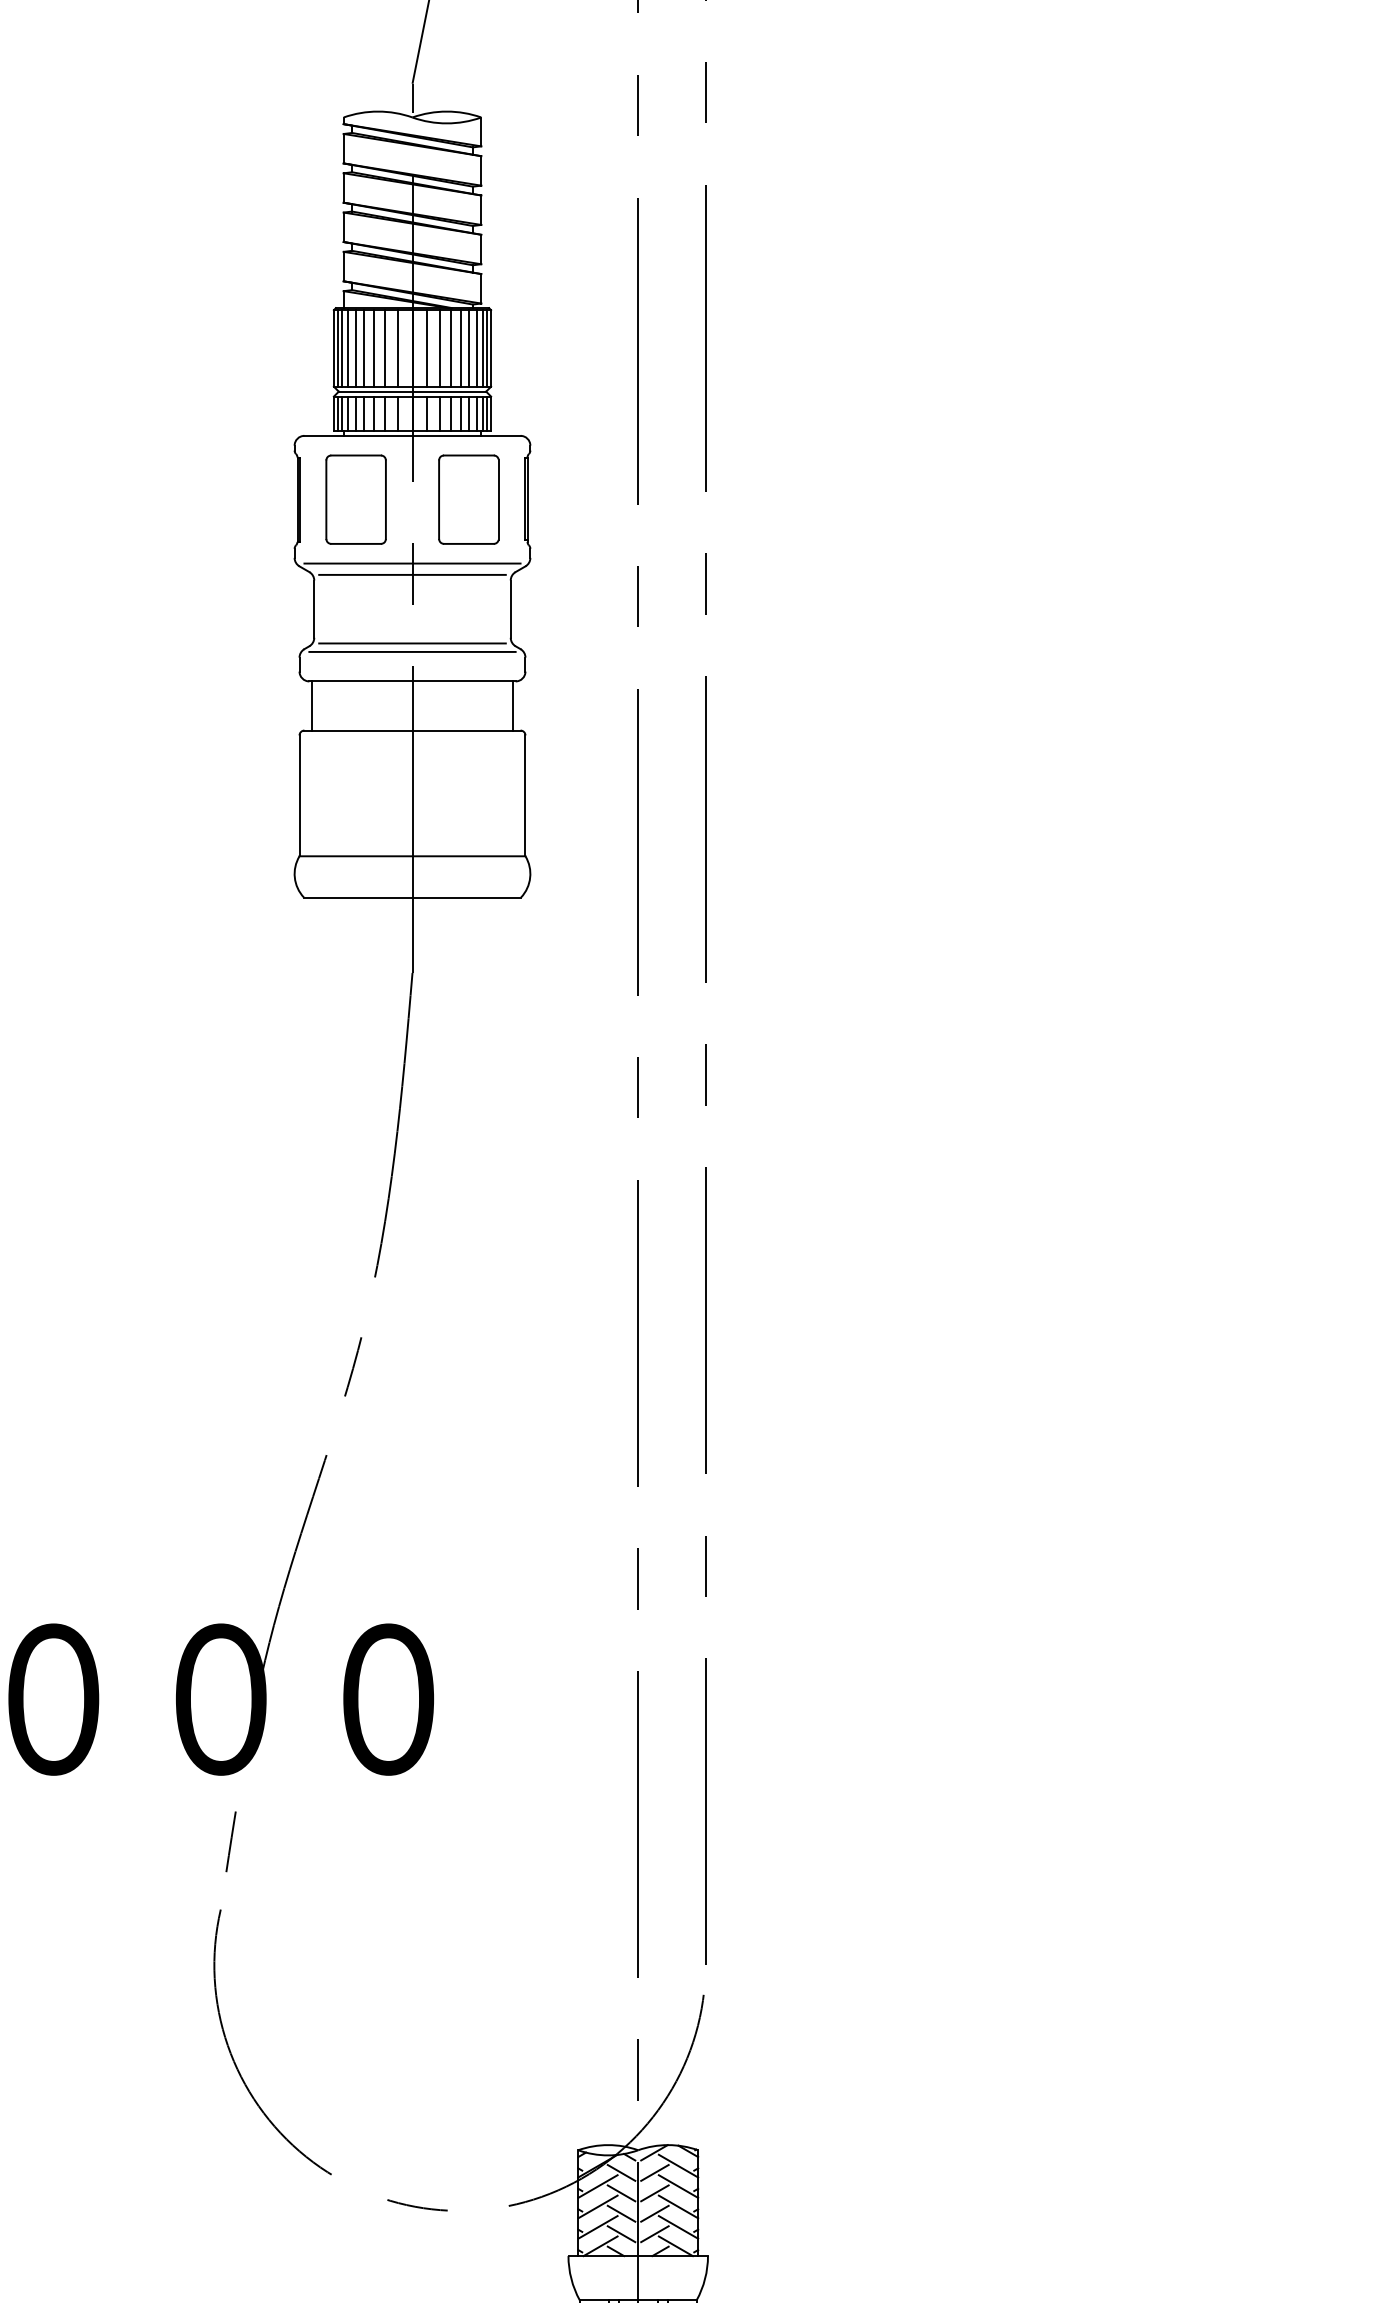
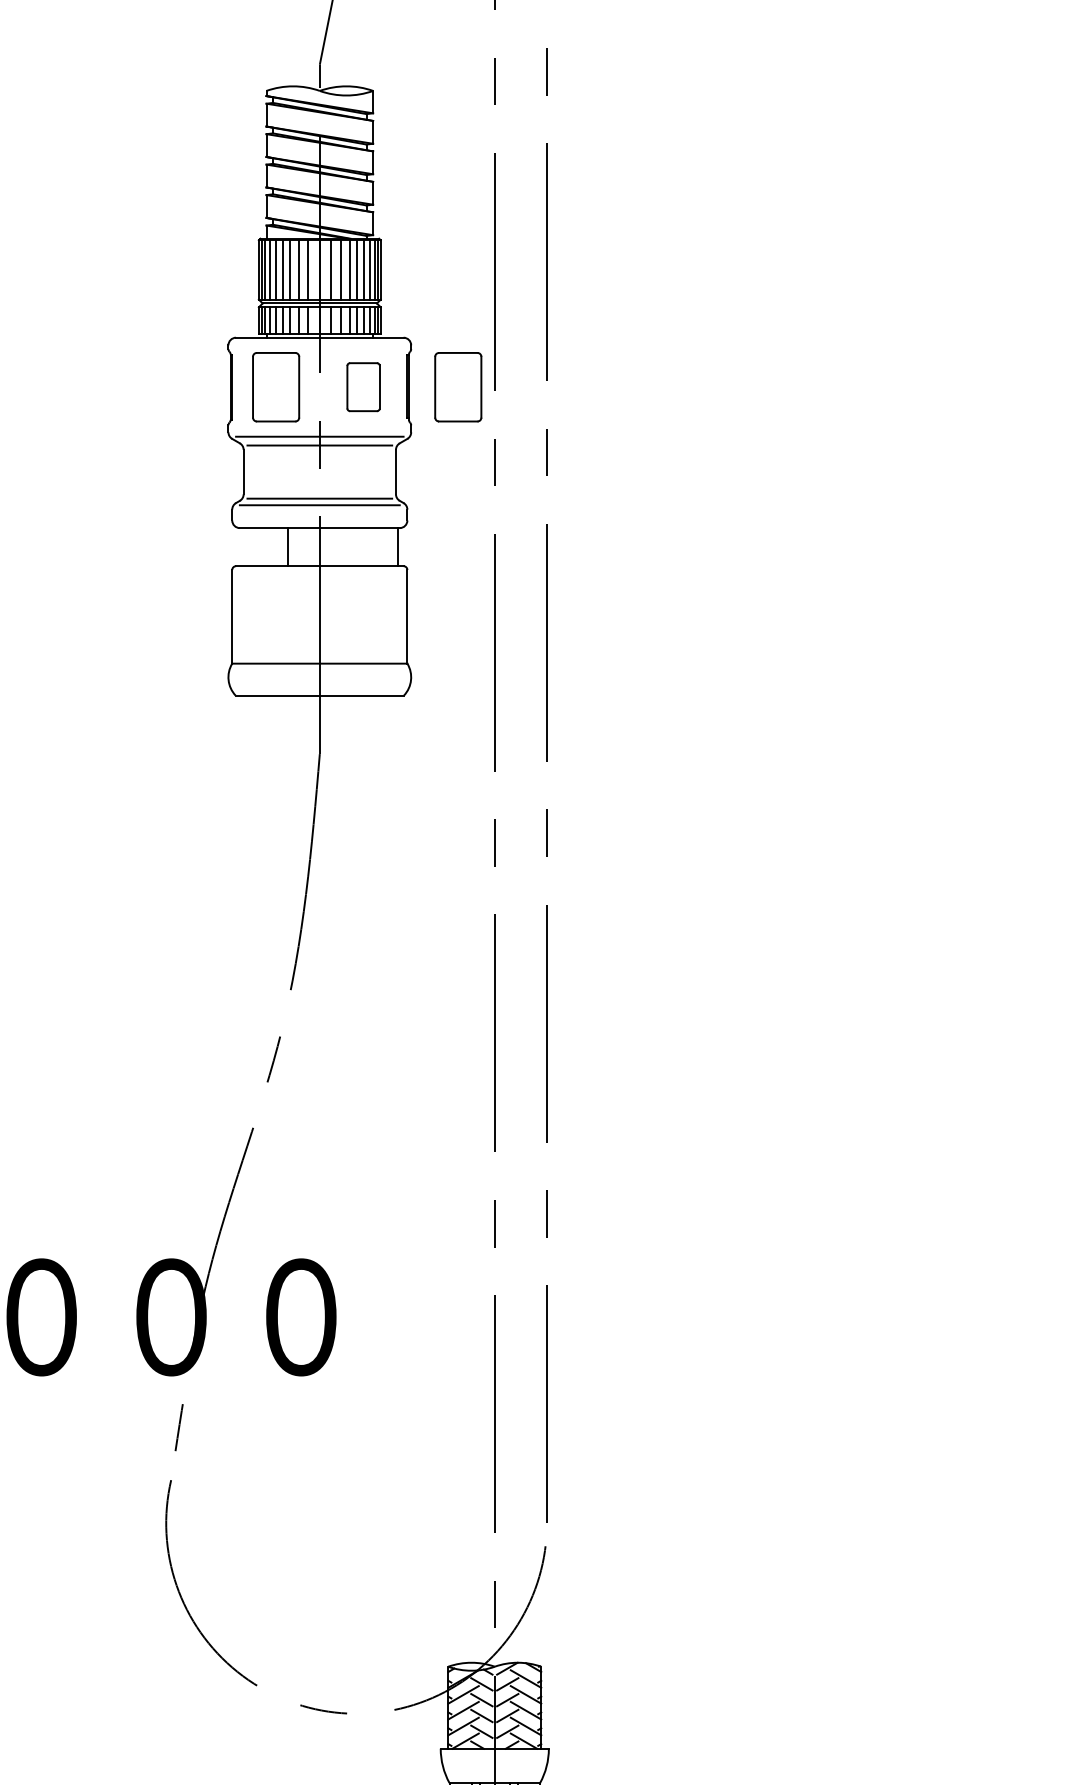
part: (468, 499) -> (363, 387), size x0.7
part: (590, 499) -> (457, 387), added
line: (311, 705) -> (287, 546), moved

